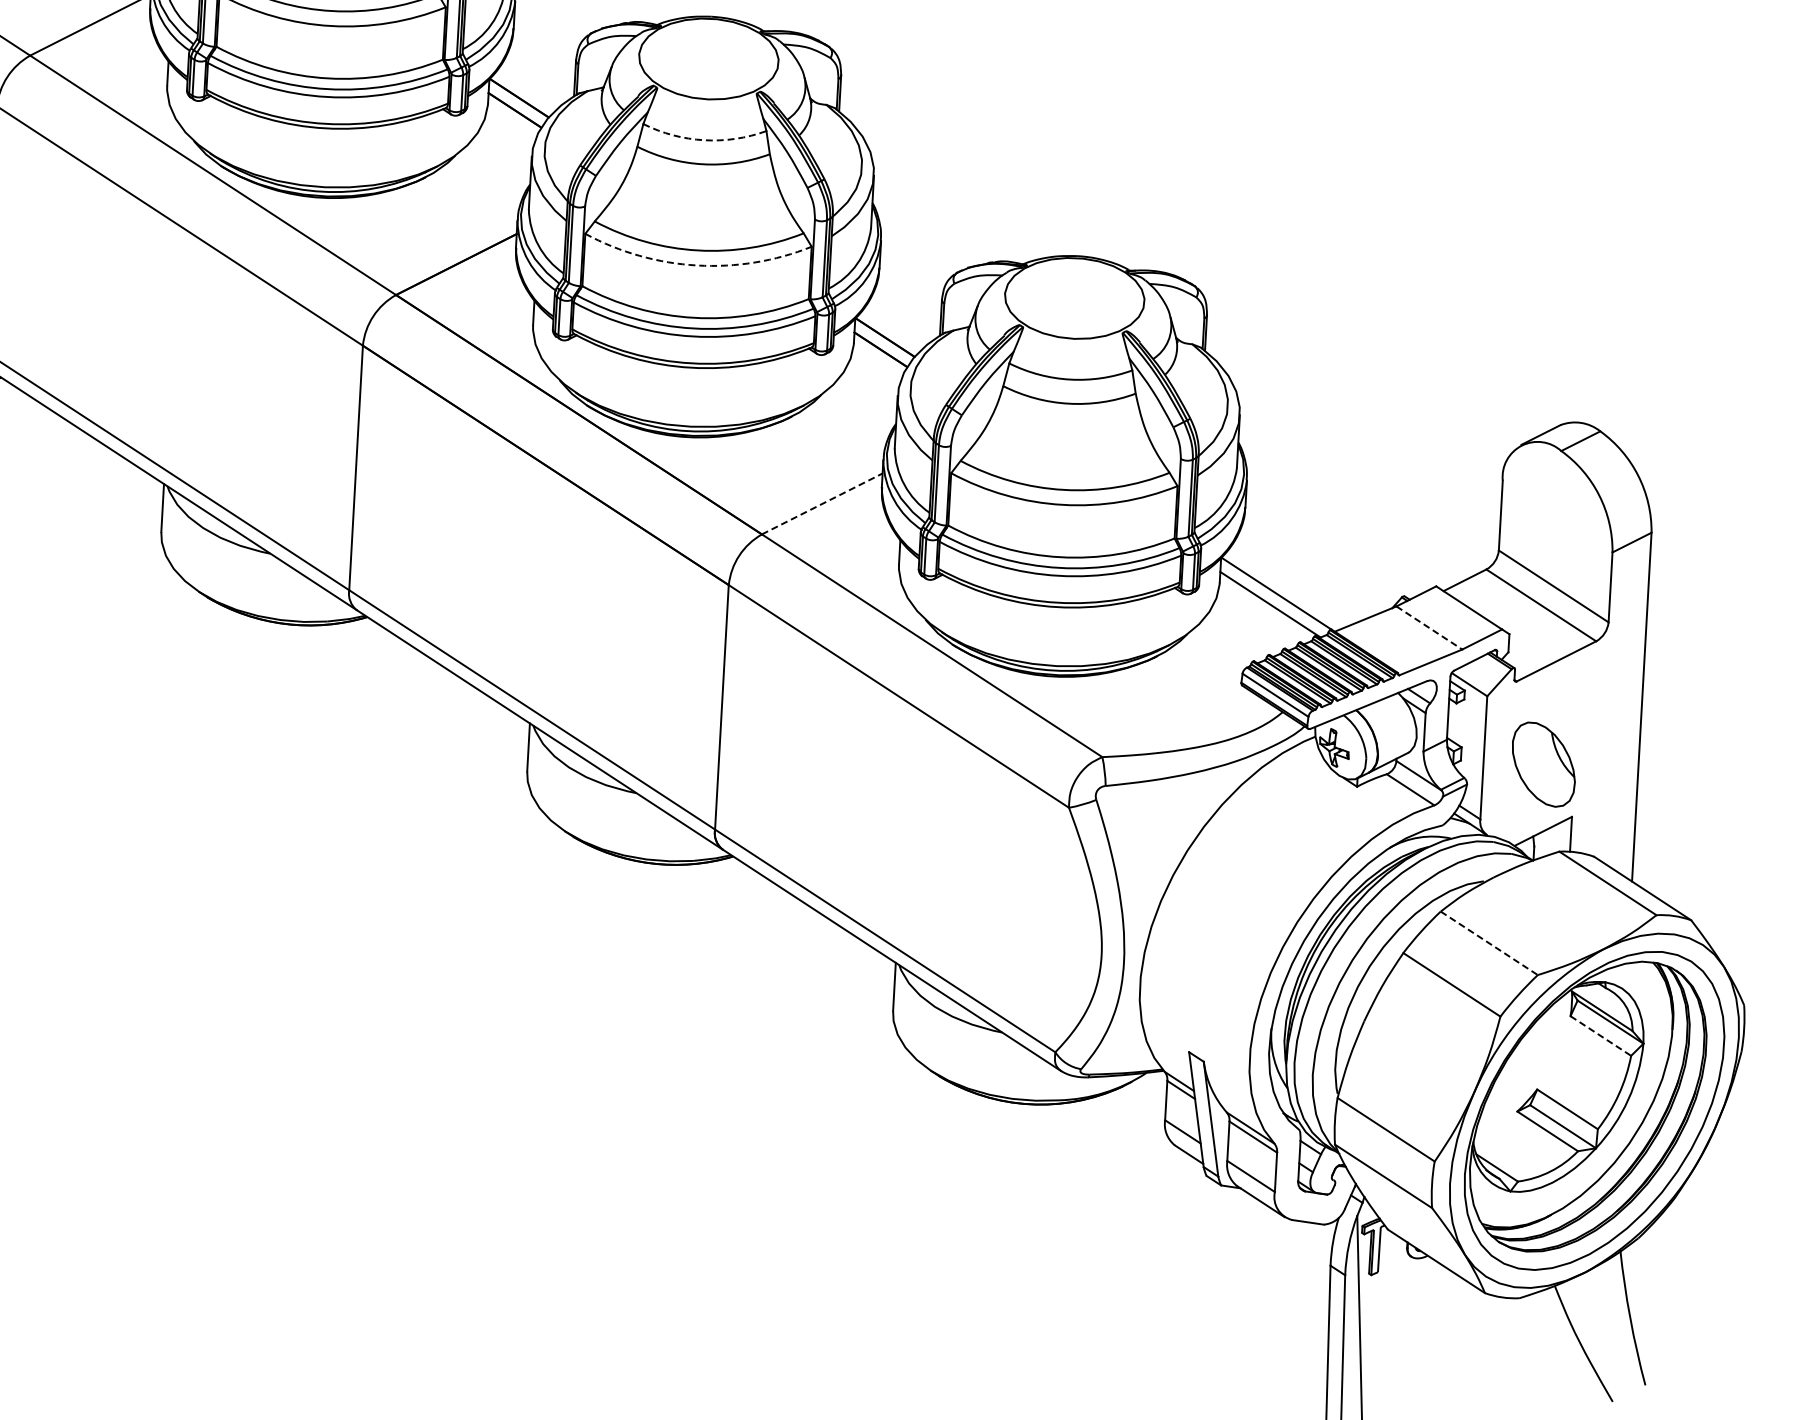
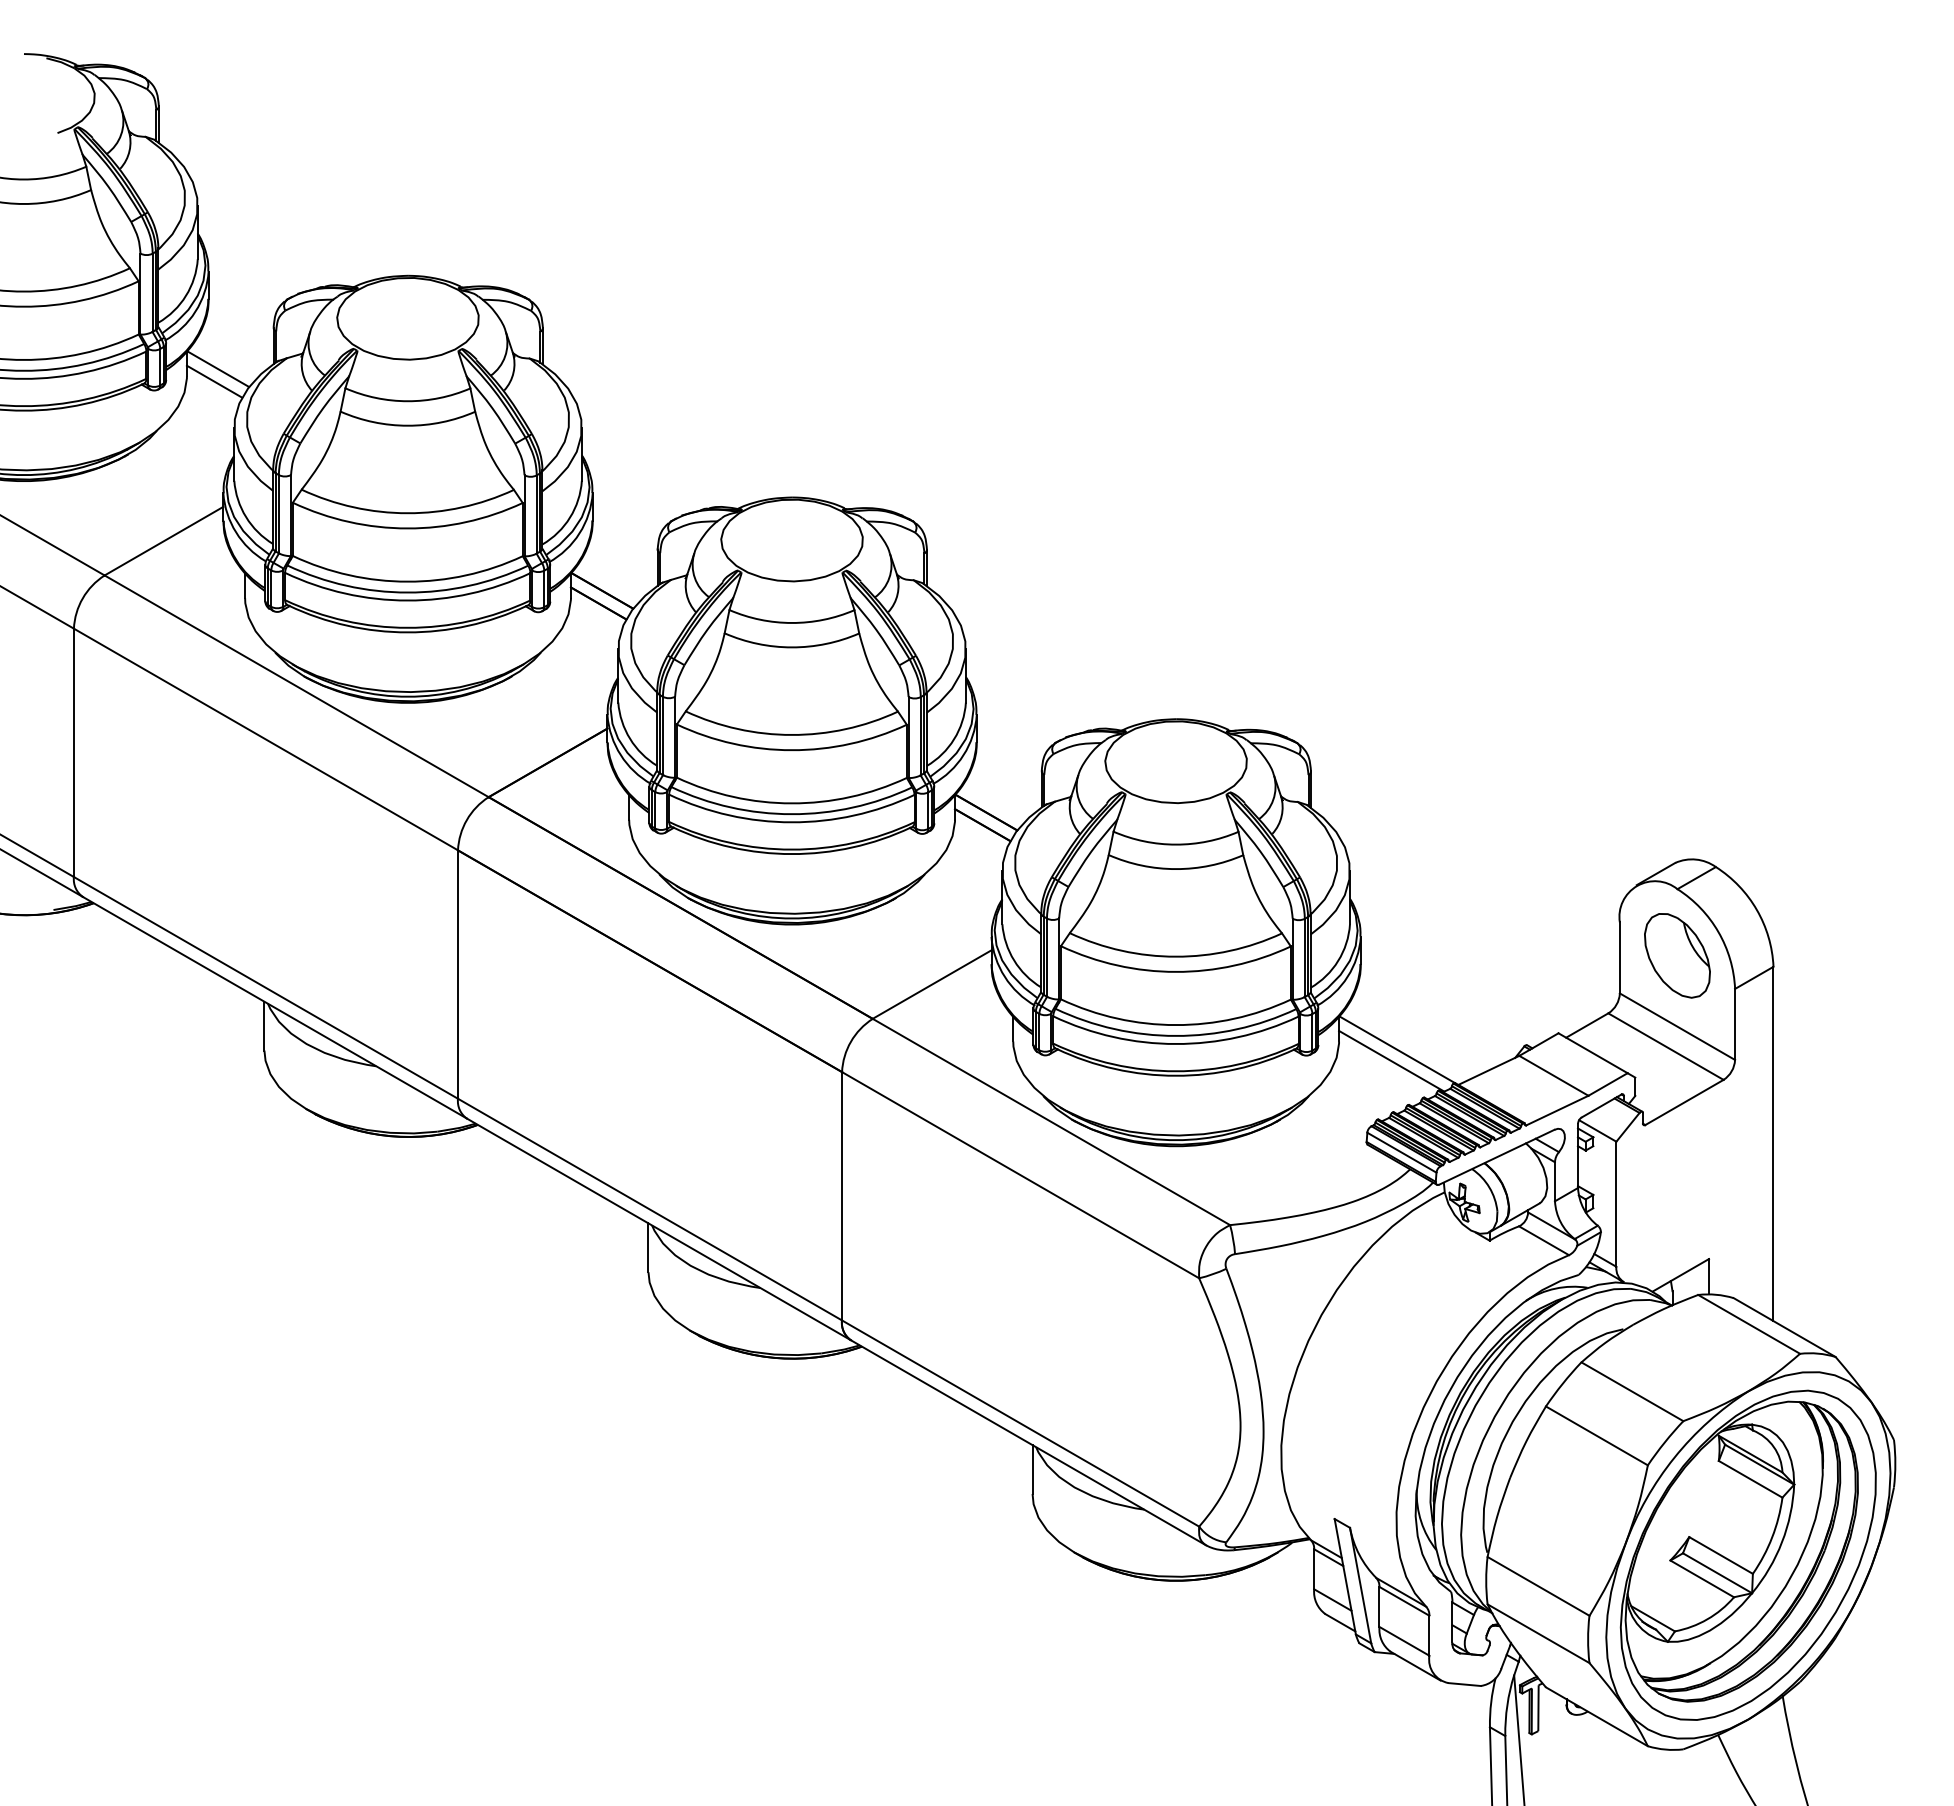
arc: (703, 139) -> (791, 622), dashed -> solid
arc: (696, 265) -> (791, 750), dashed -> solid
line: (822, 503) -> (932, 984), dashed -> solid
line: (1429, 627) -> (1553, 1075), dashed -> solid
part: (1543, 764) -> (1677, 955), moved
line: (1489, 943) -> (1632, 1391), dashed -> solid
line: (1600, 1036) -> (1750, 1479), dashed -> solid

